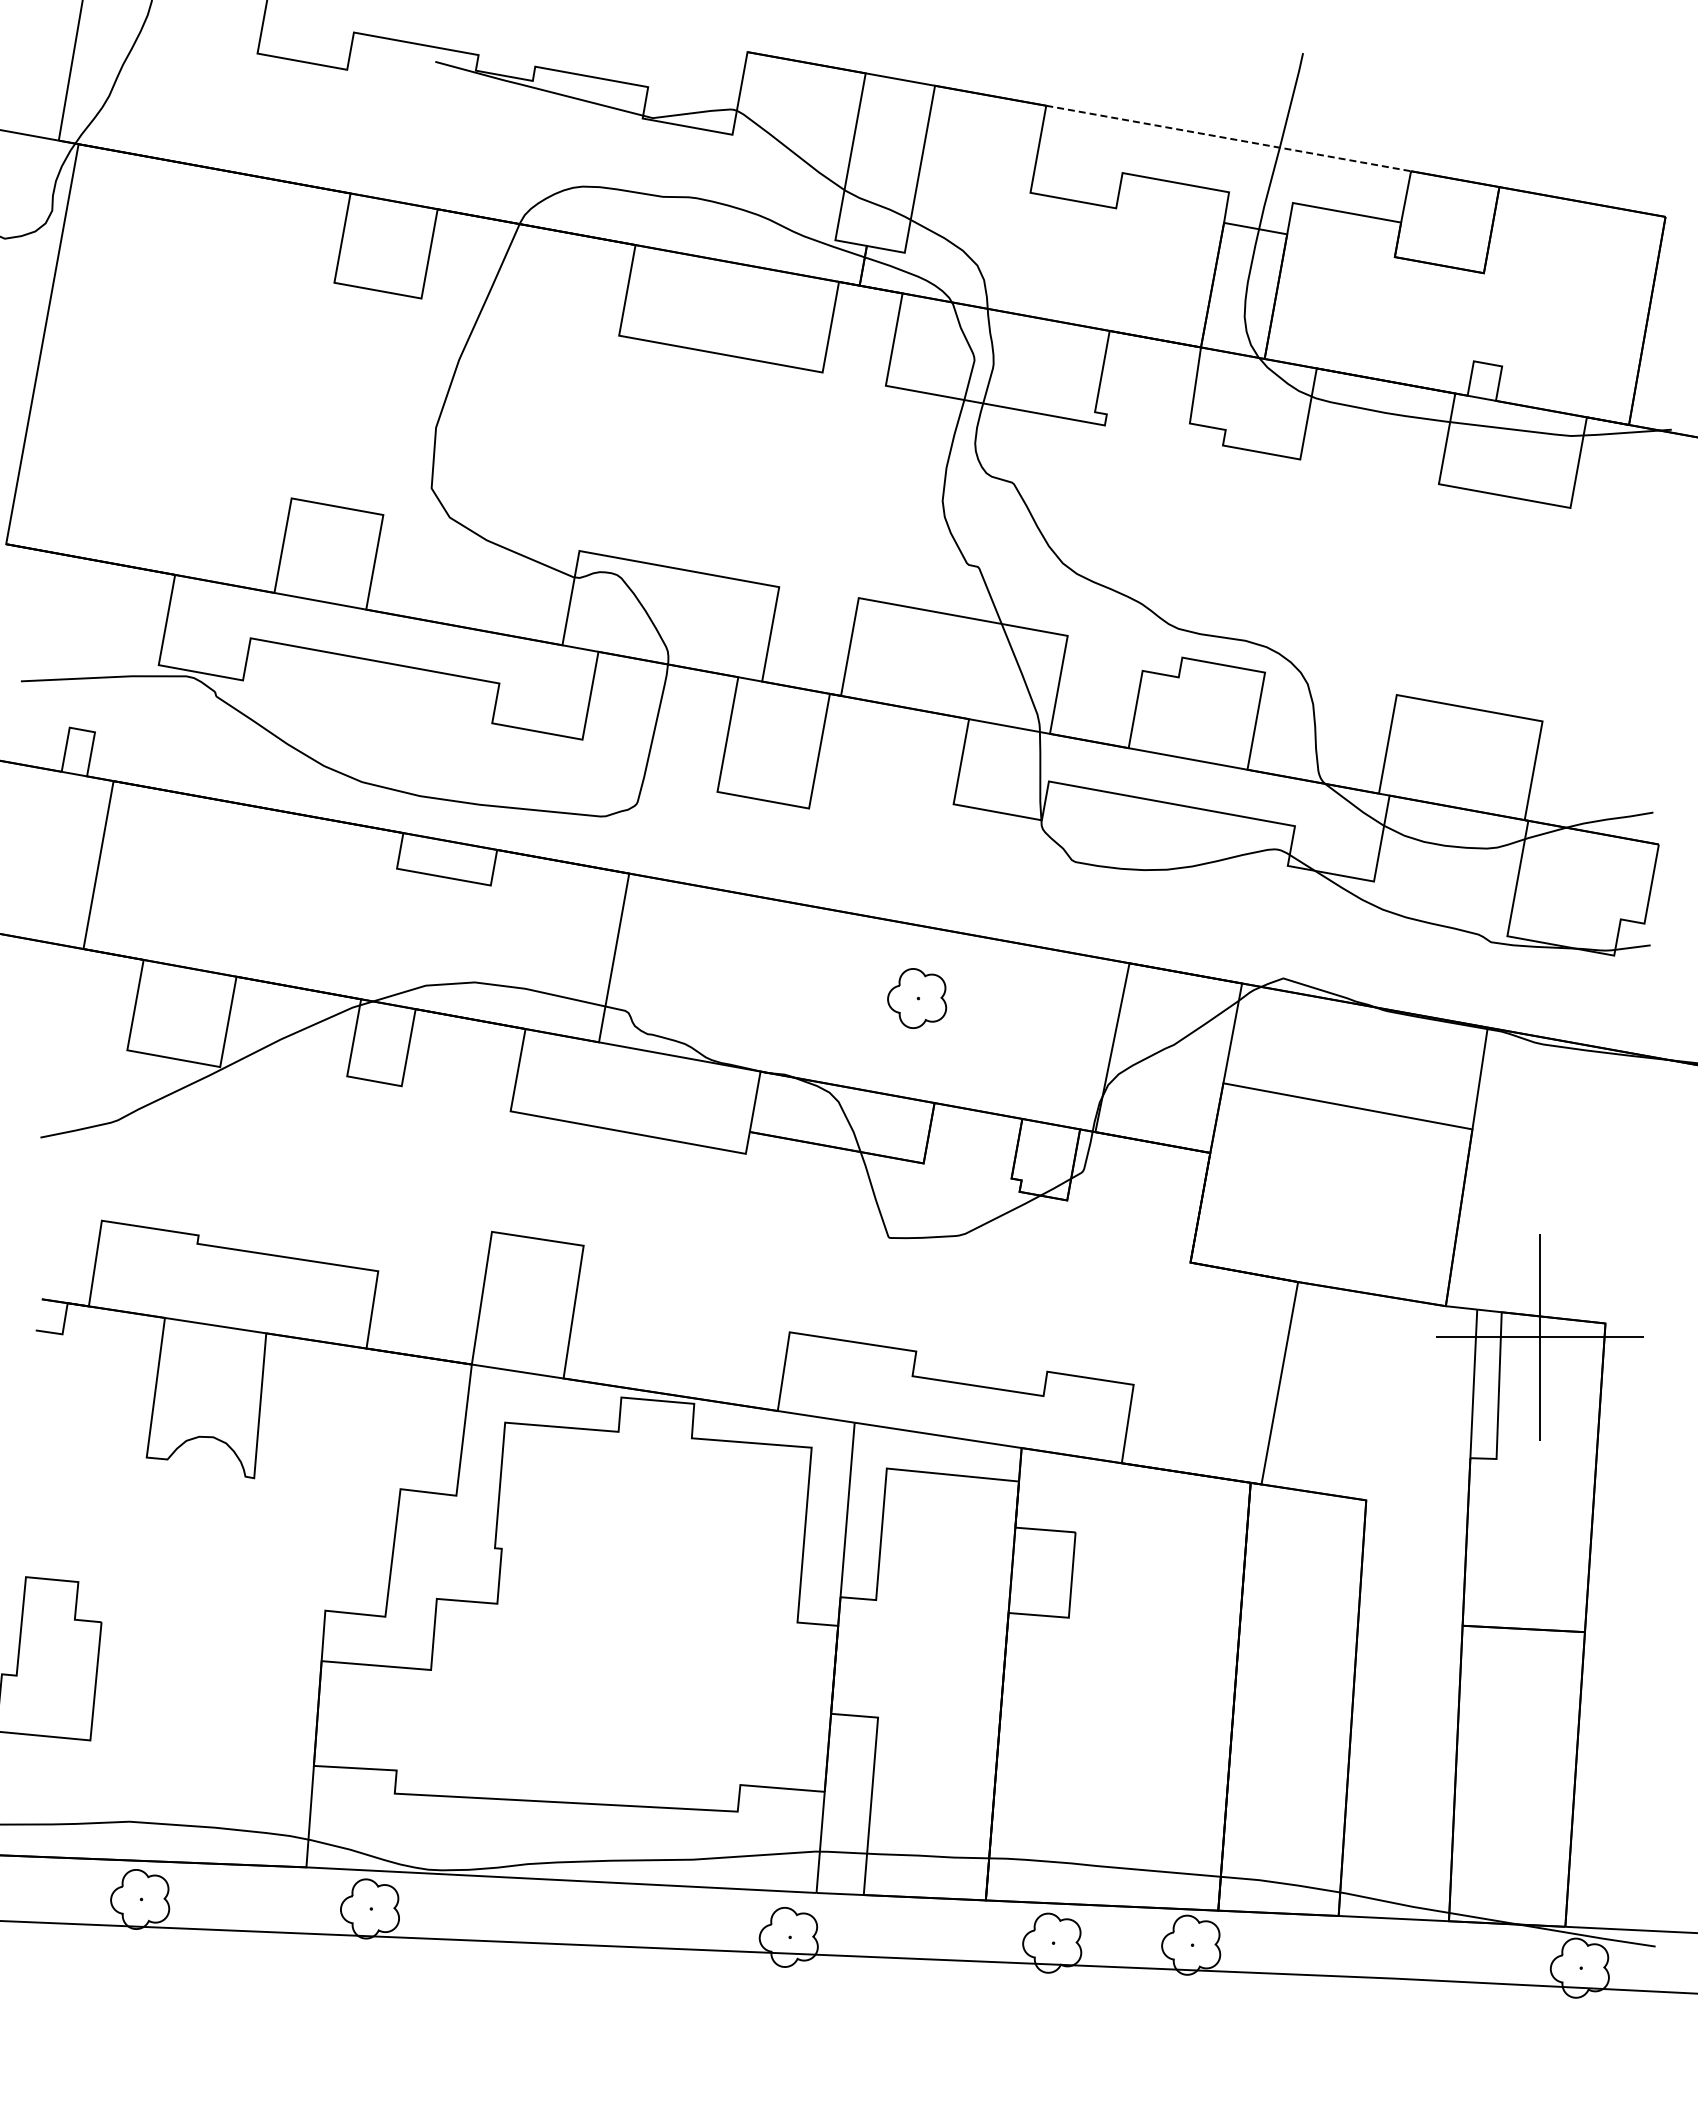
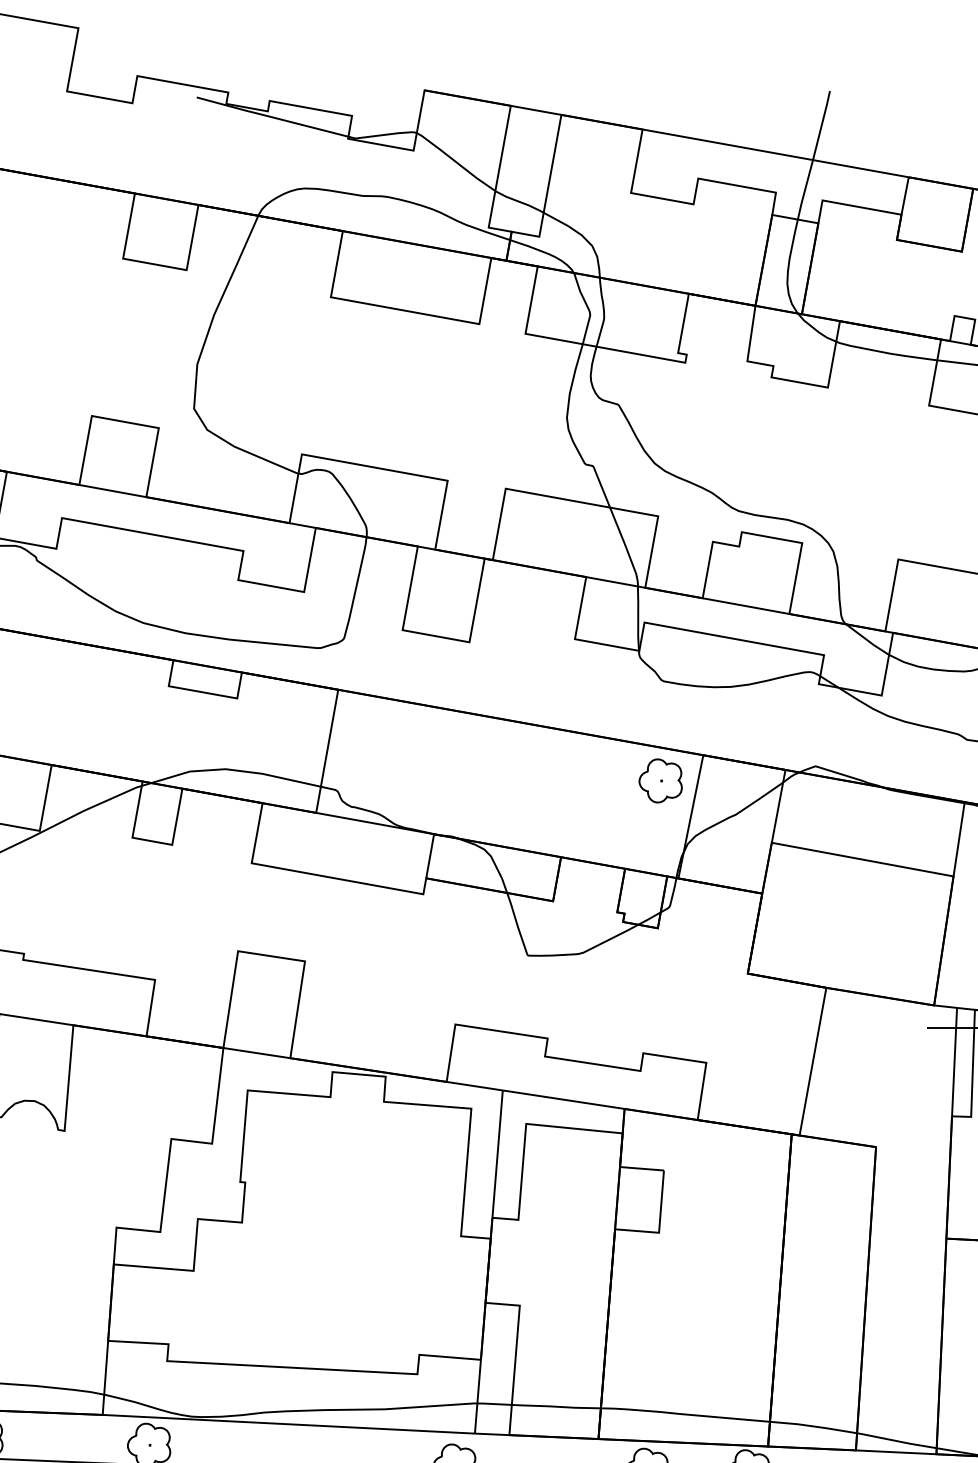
line: (1229, 138) -> (776, 153), dashed -> solid
part: (917, 998) -> (660, 780), moved

